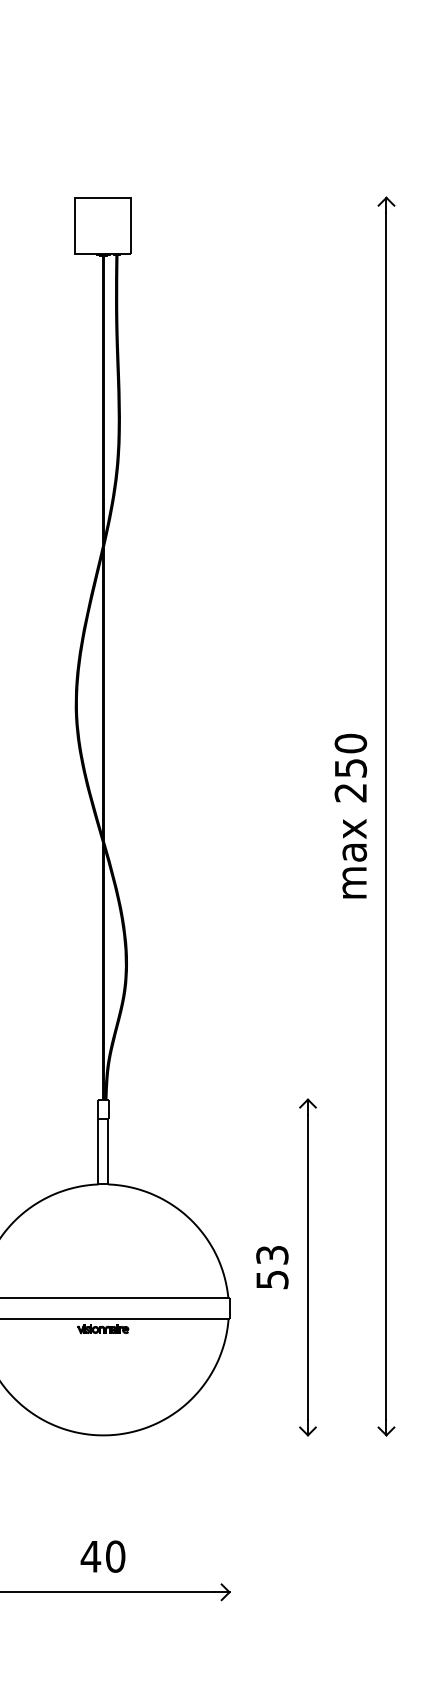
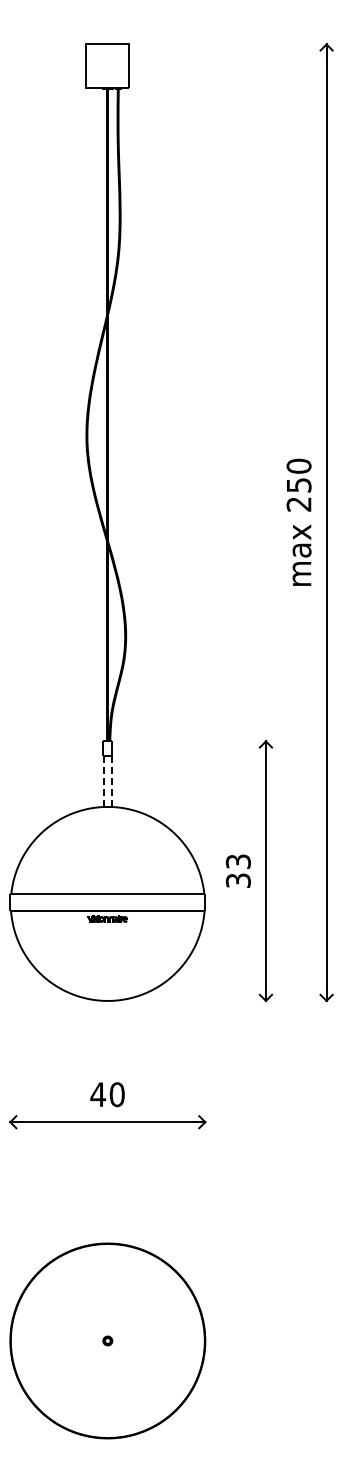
line: (97, 1151) -> (103, 781), solid -> dashed
line: (108, 1151) -> (111, 781), solid -> dashed
text: (271, 1279) -> (237, 880), 53 -> 33

